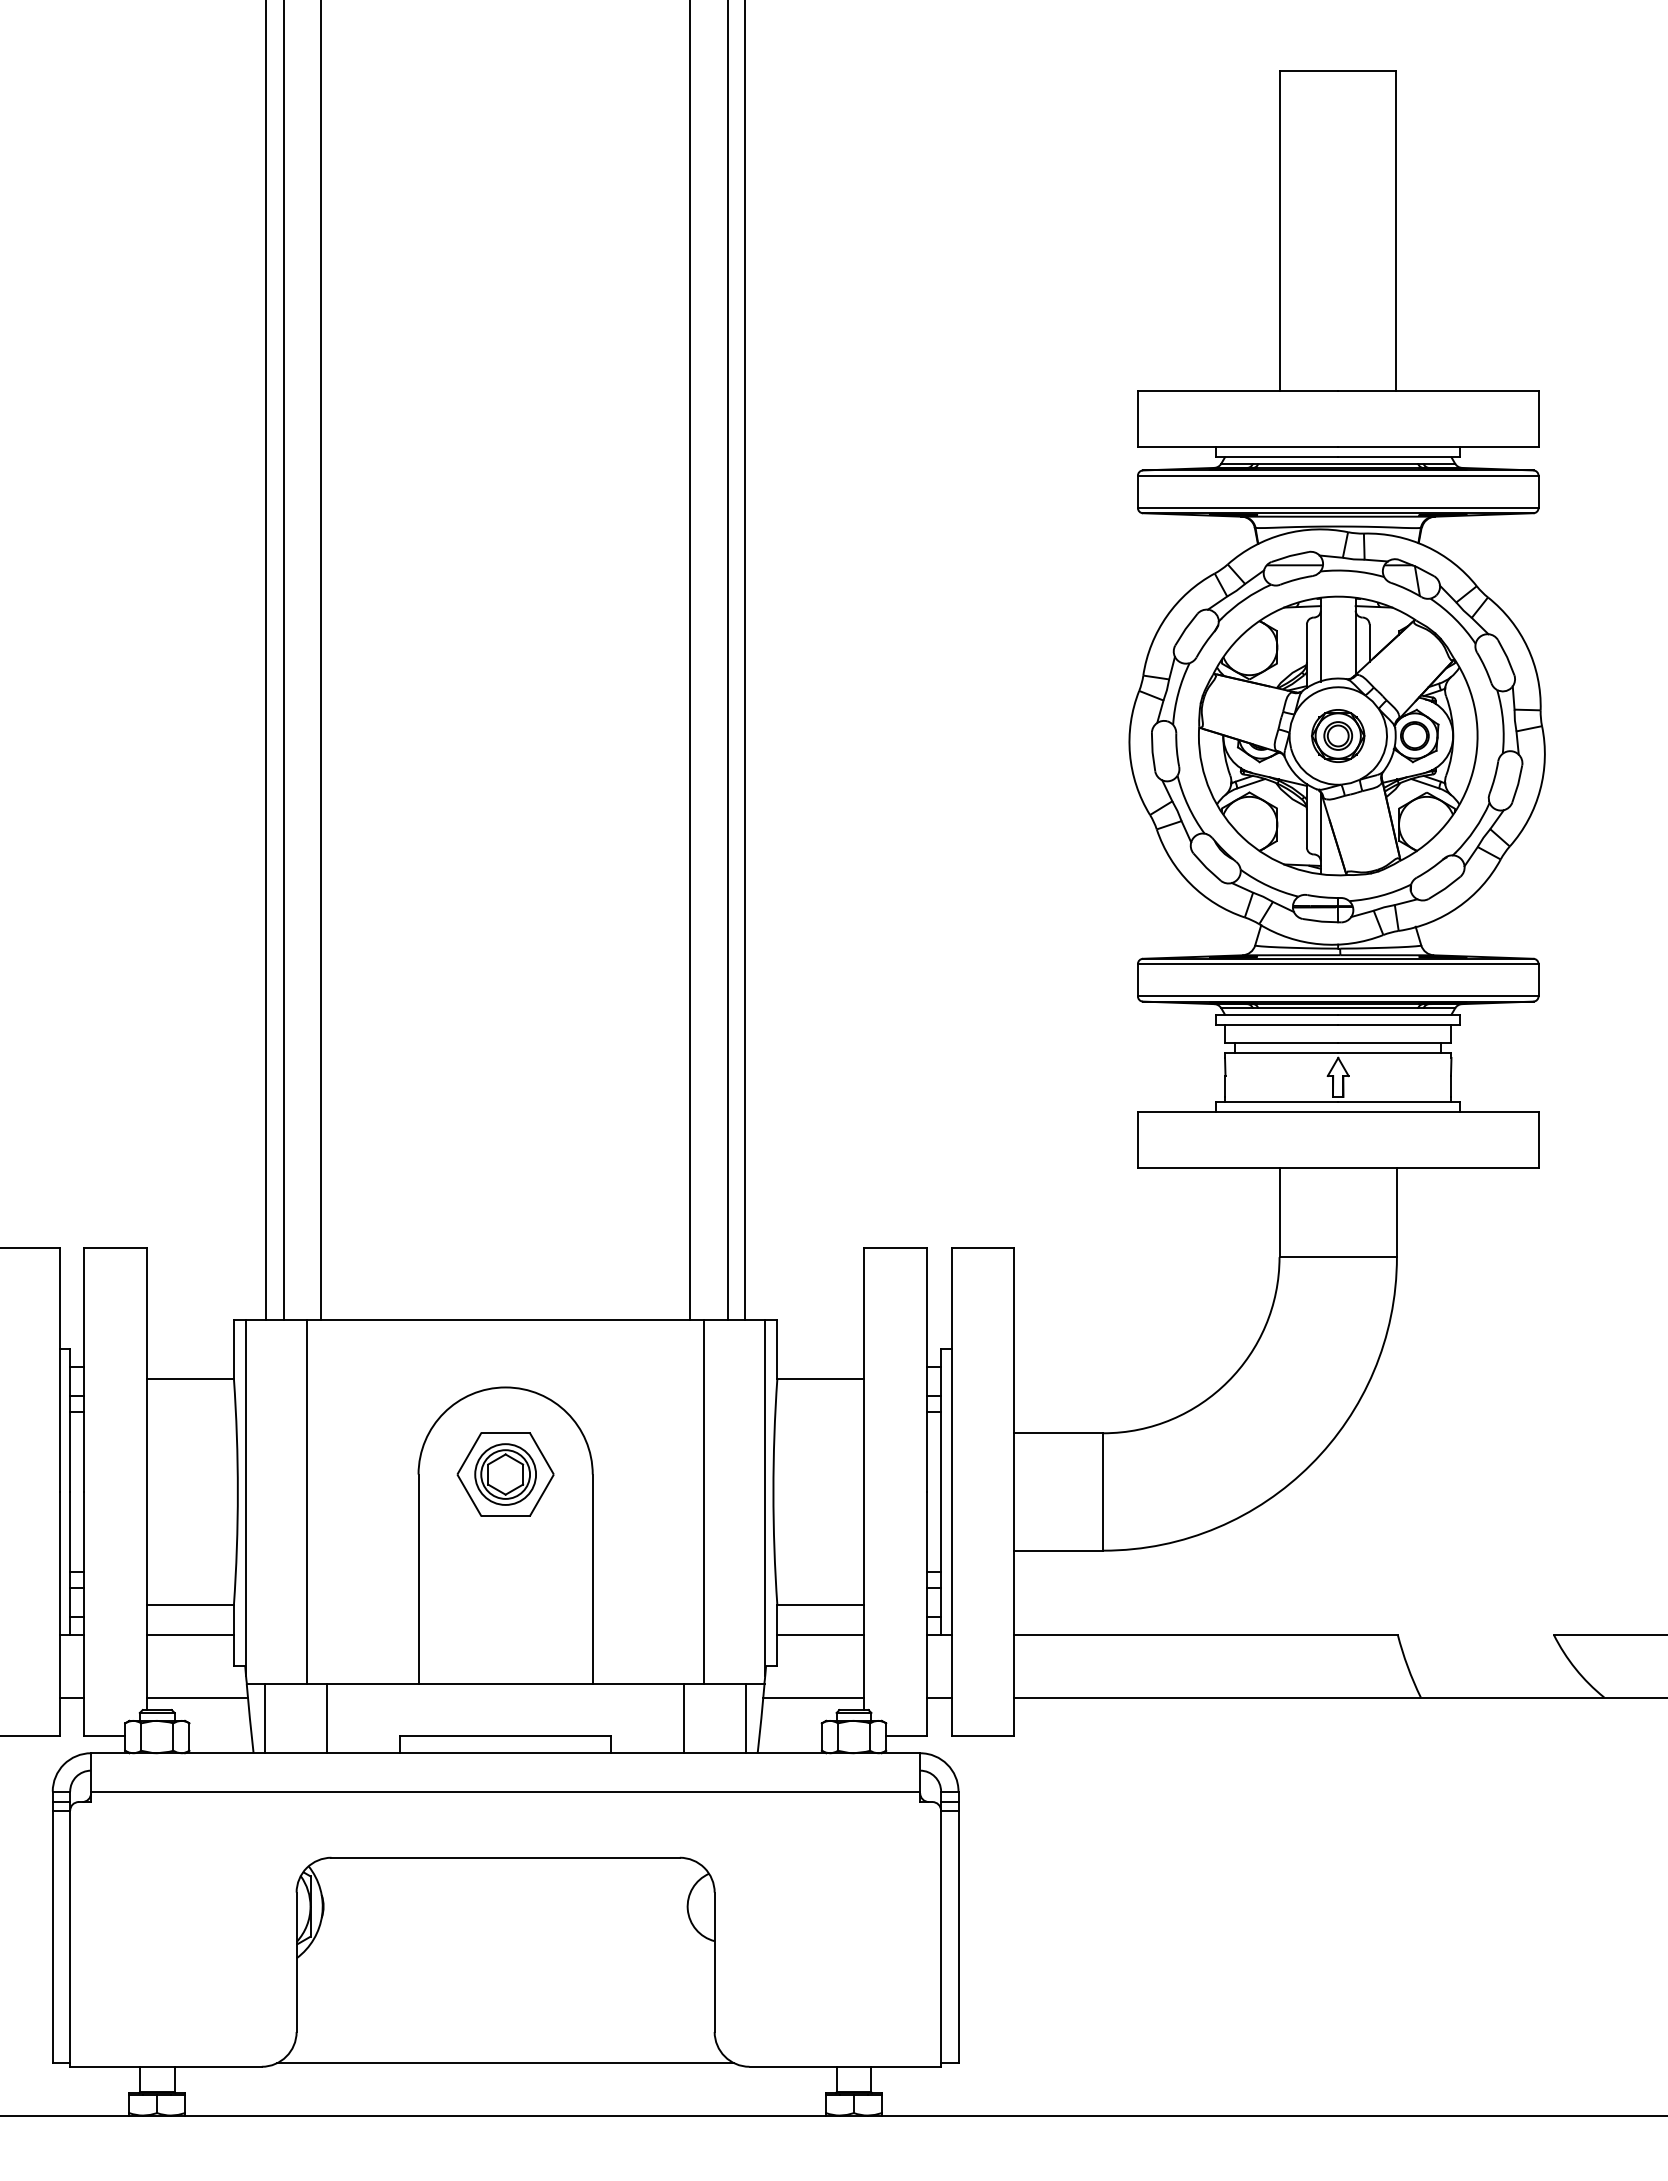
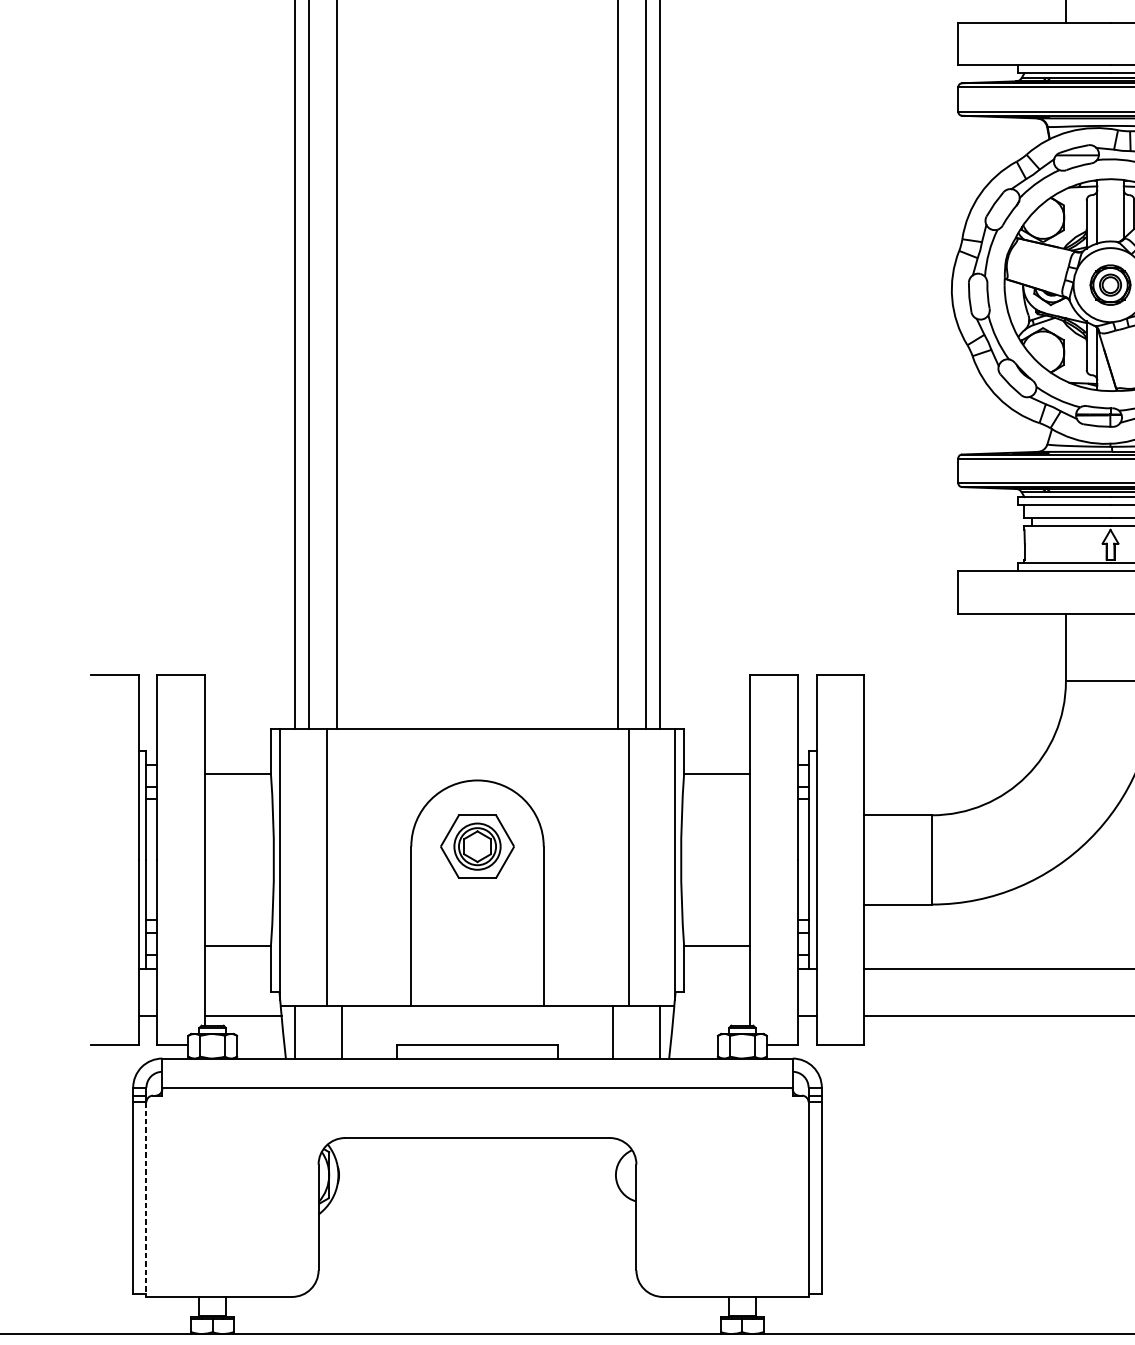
line: (189, 1634) -> (237, 968), removed
line: (820, 1634) -> (716, 968), removed
line: (813, 1697) -> (711, 1016), removed
line: (70, 1939) -> (146, 1200), solid -> dashed
line: (505, 2063) -> (477, 1294), removed

